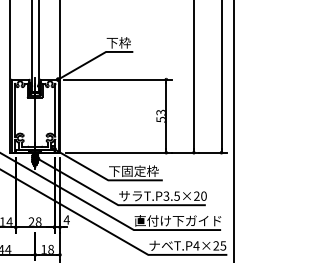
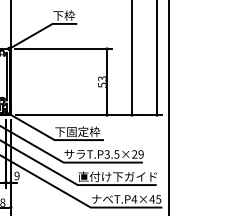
text: (203, 195) -> (140, 153), T.P3.5×20 -> T.P3.5×29
text: (66, 219) -> (16, 175), 4 -> 9
text: (216, 245) -> (152, 199), T.P4×25 -> T.P4×45

